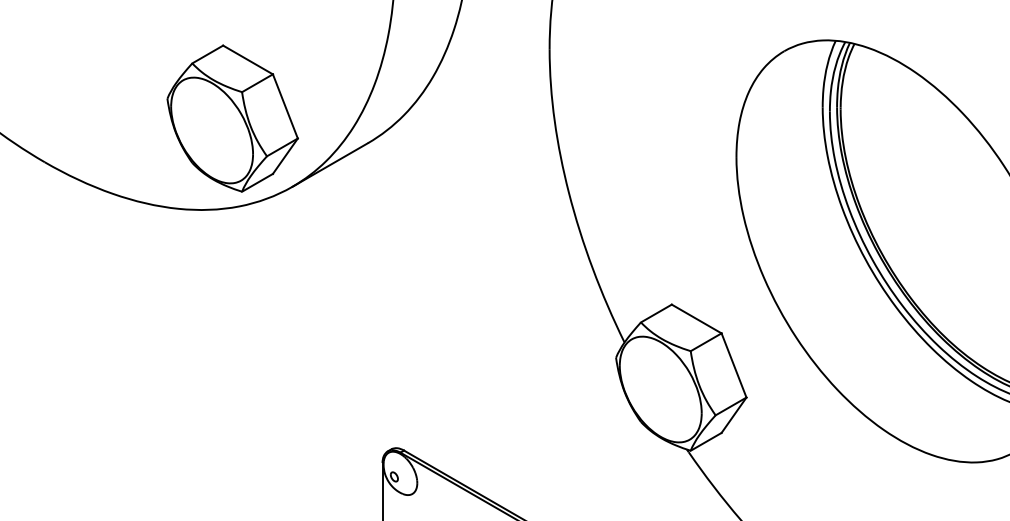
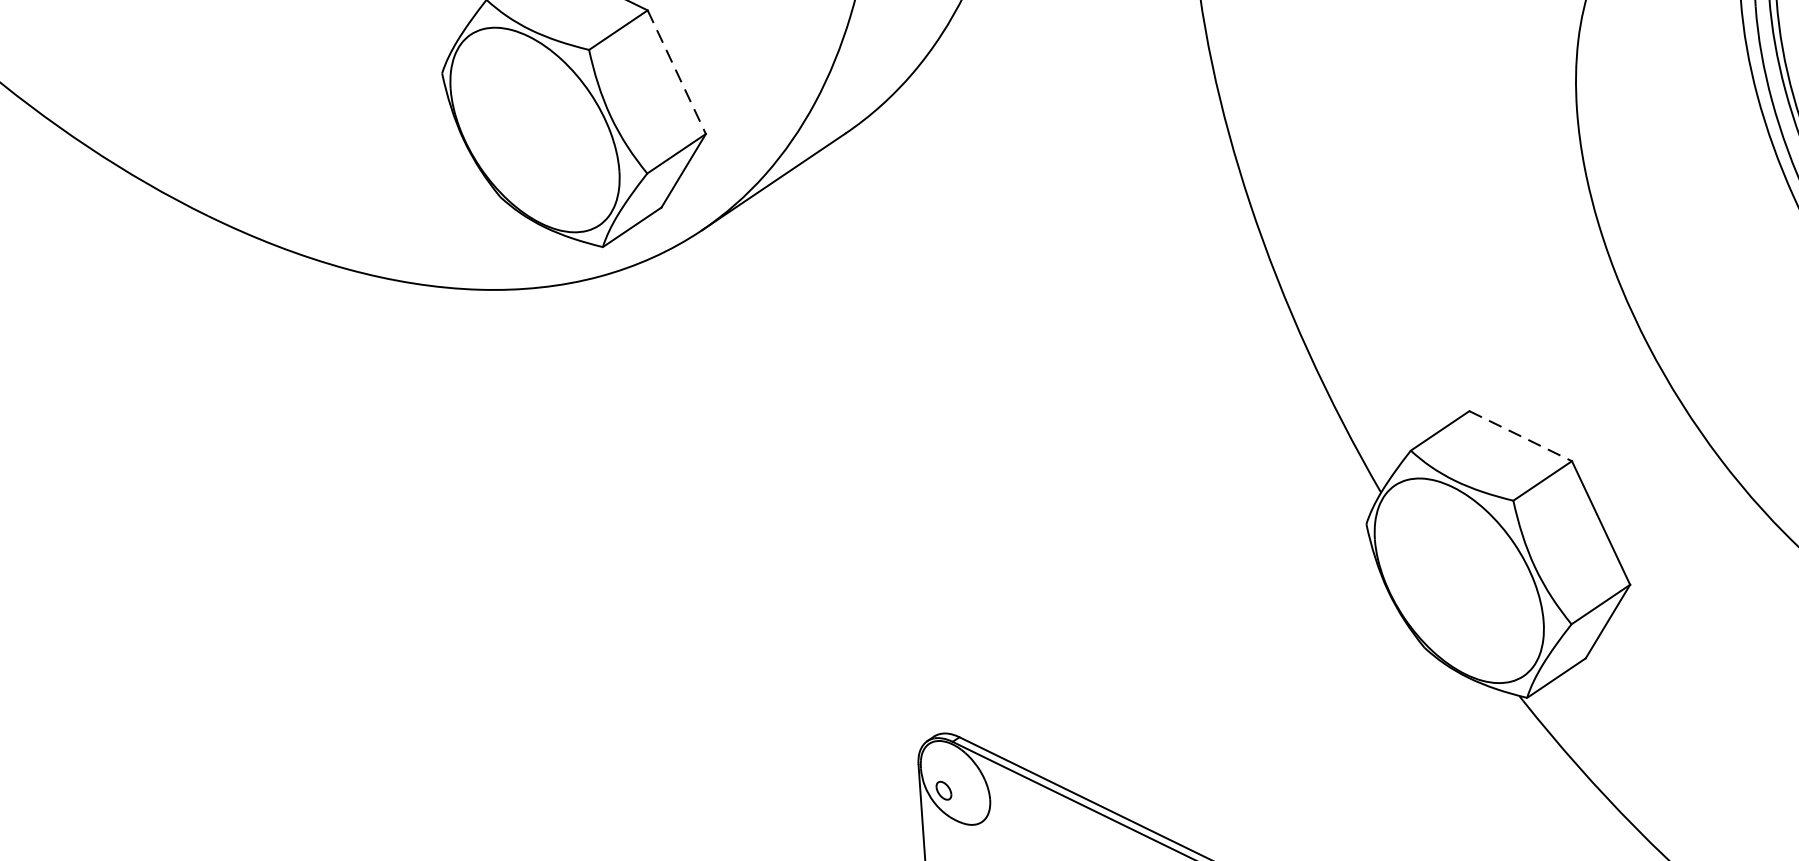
line: (285, 106) -> (677, 72), solid -> dashed
line: (696, 319) -> (1520, 437), solid -> dashed

